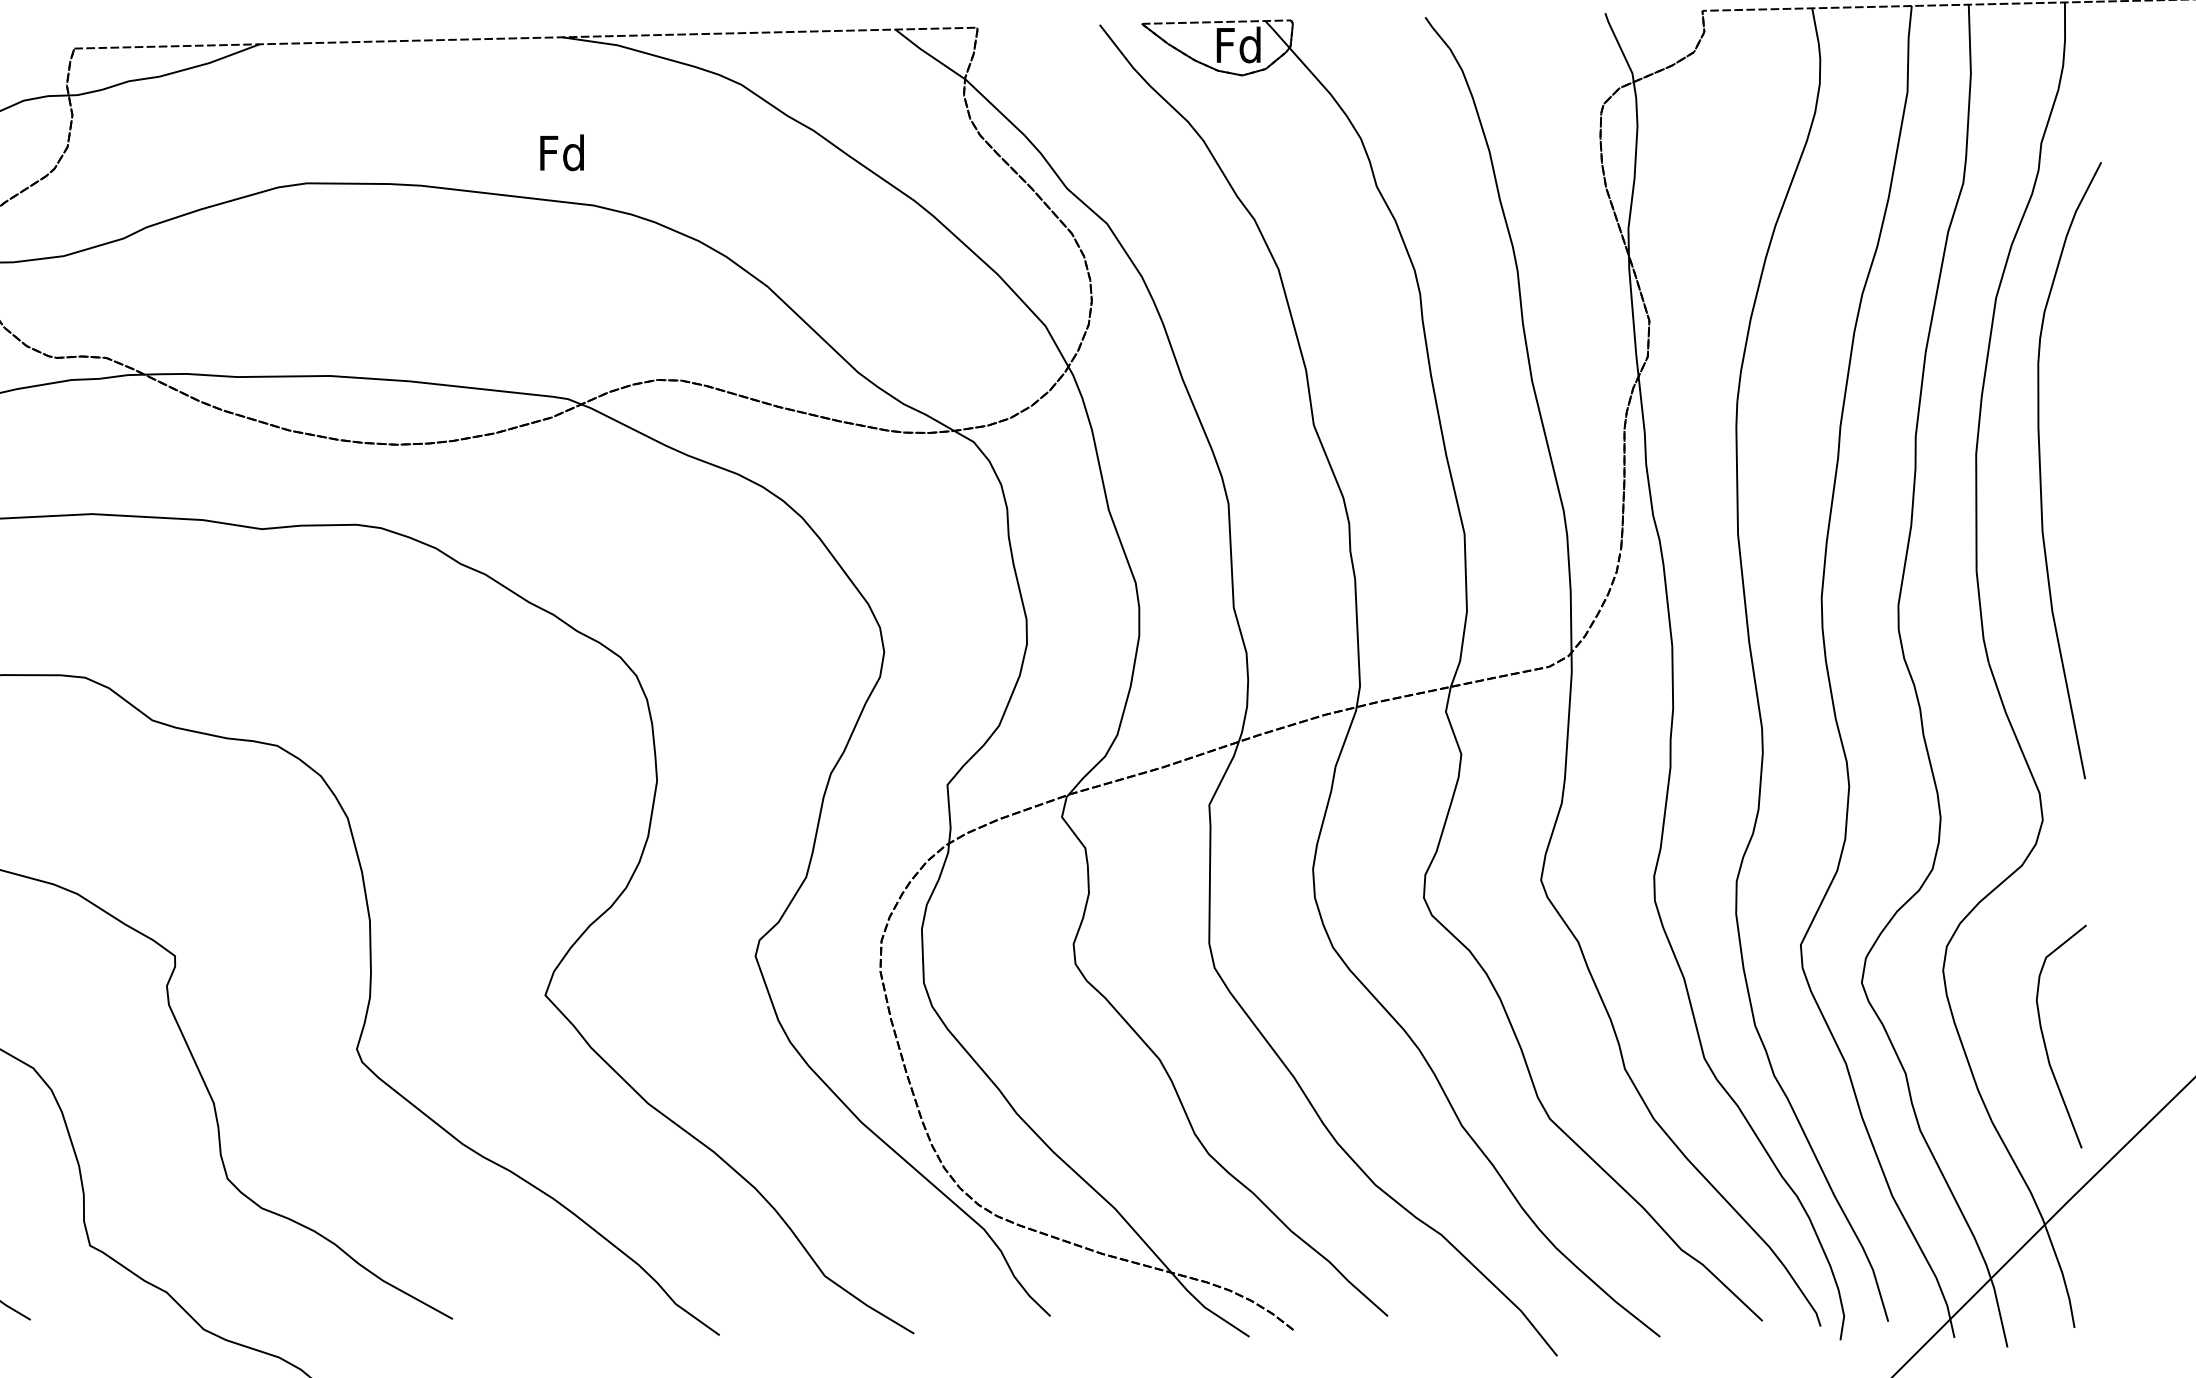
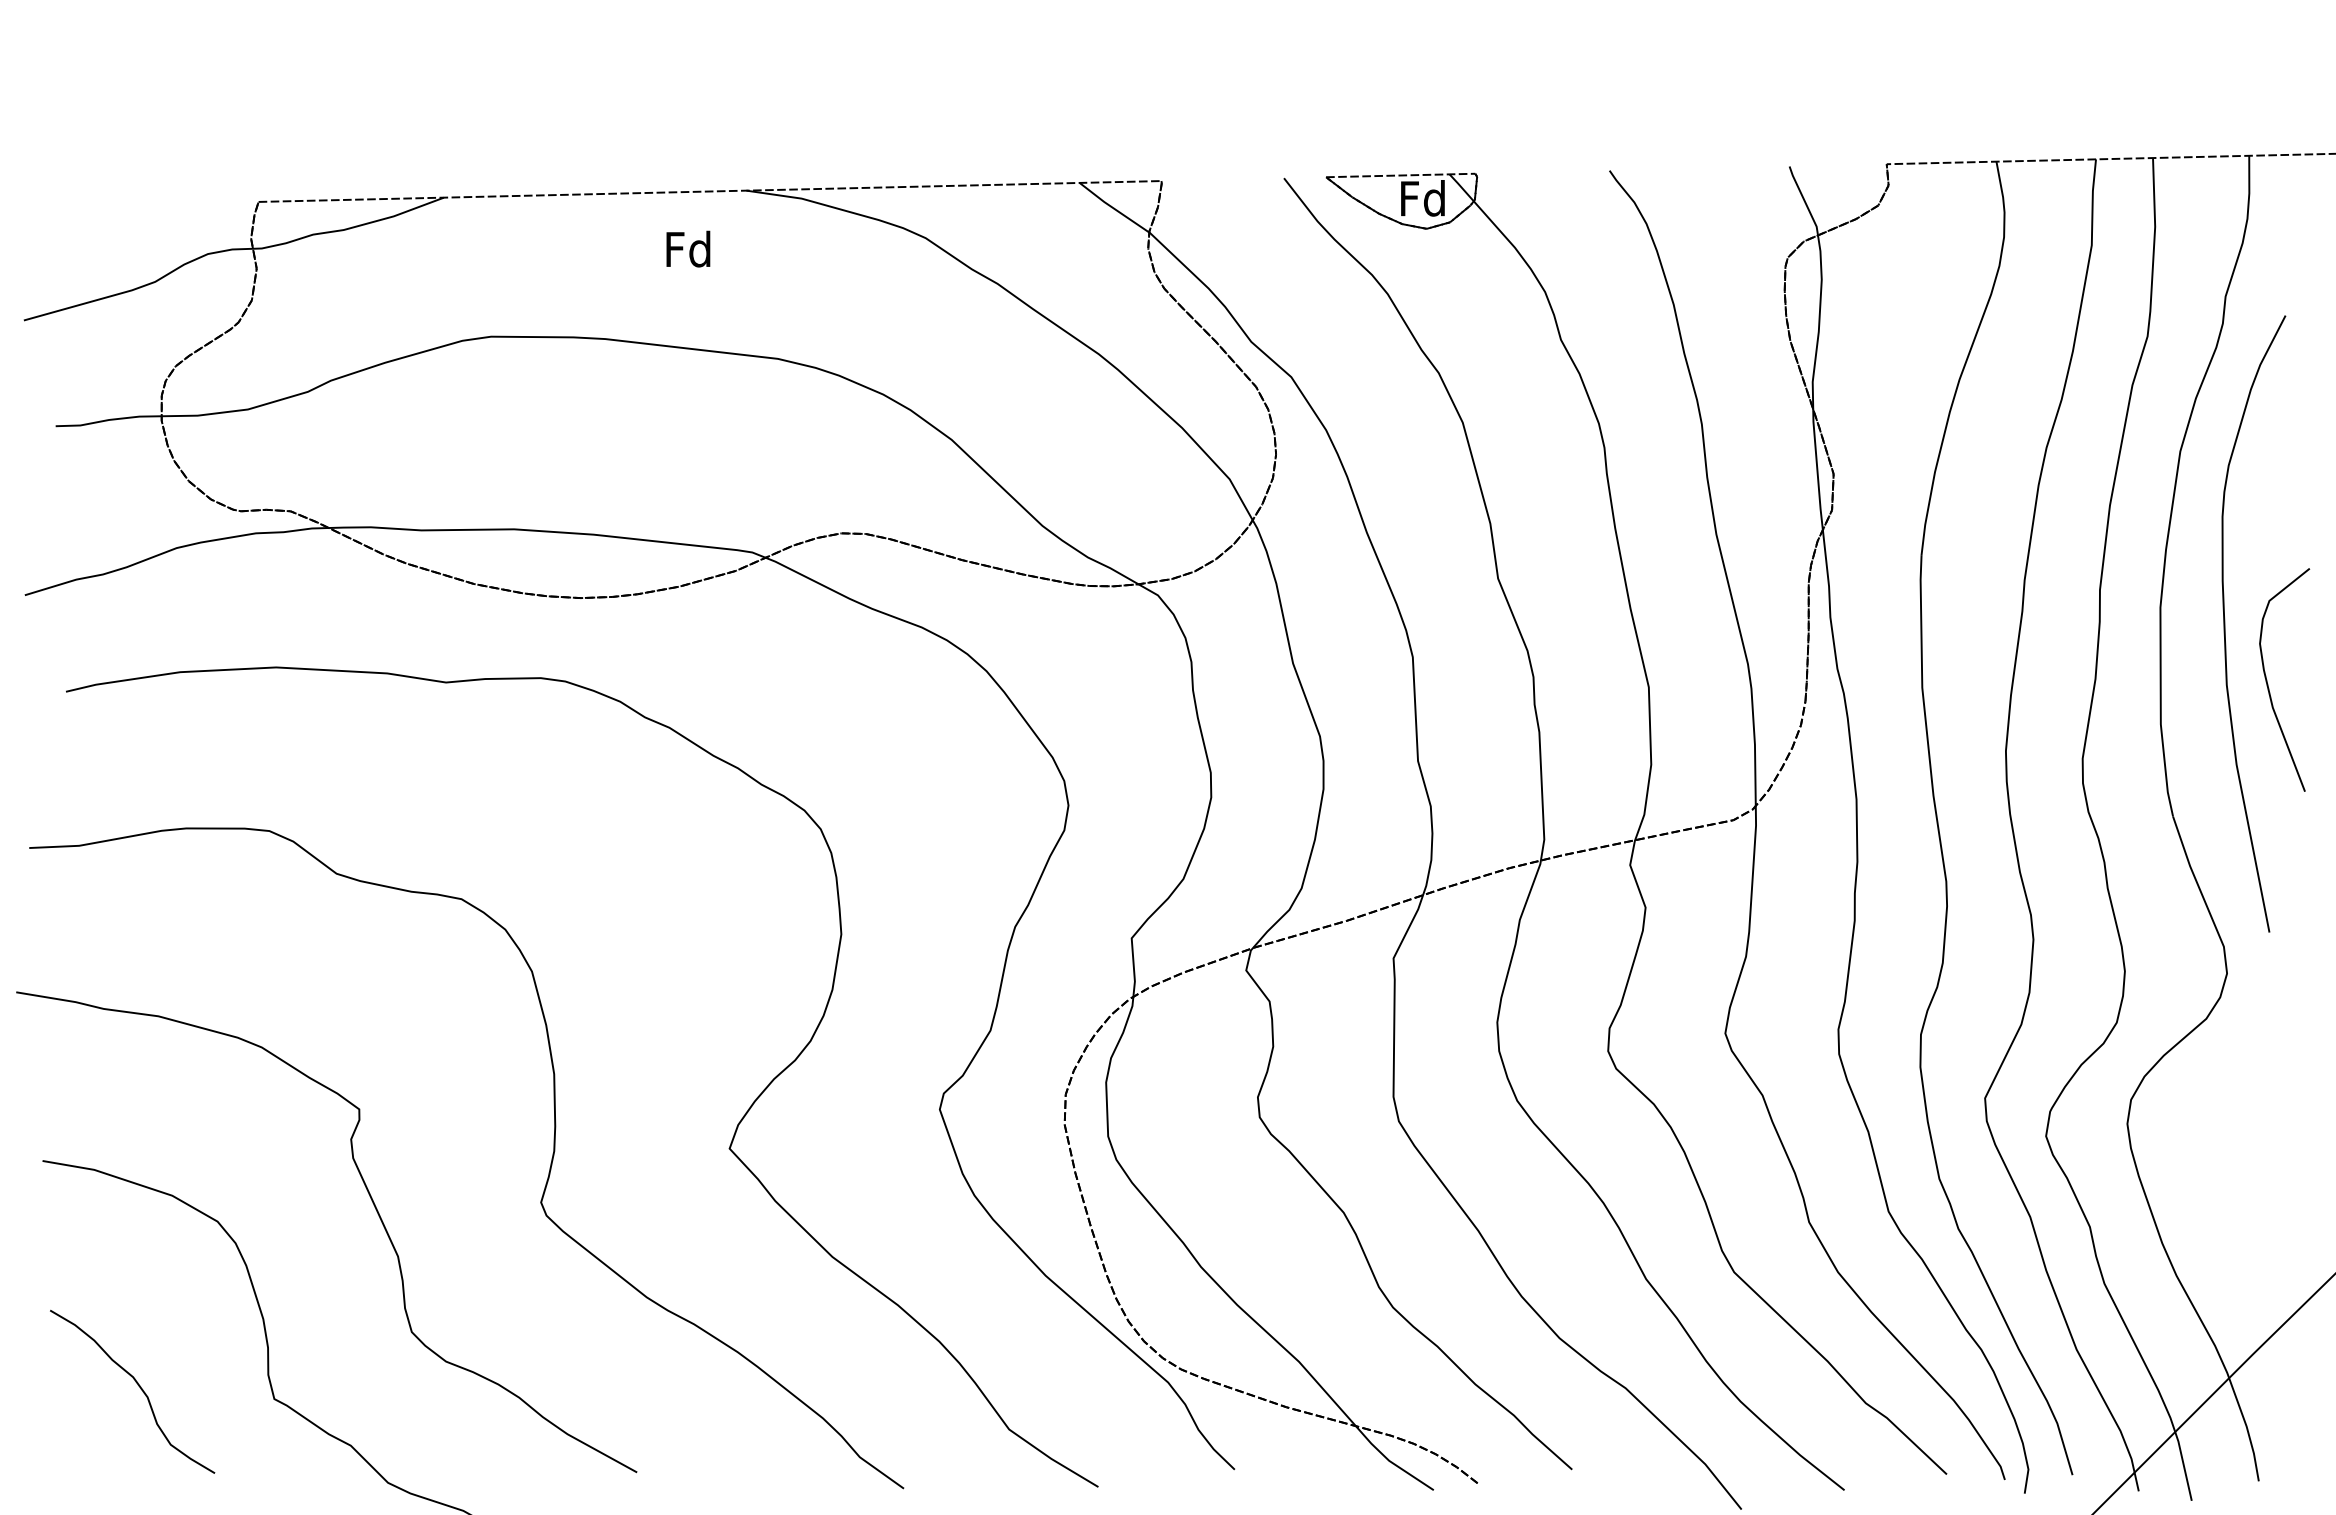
text: (562, 152) -> (688, 248), moved
curve: (2045, 1041) -> (2268, 684), moved

